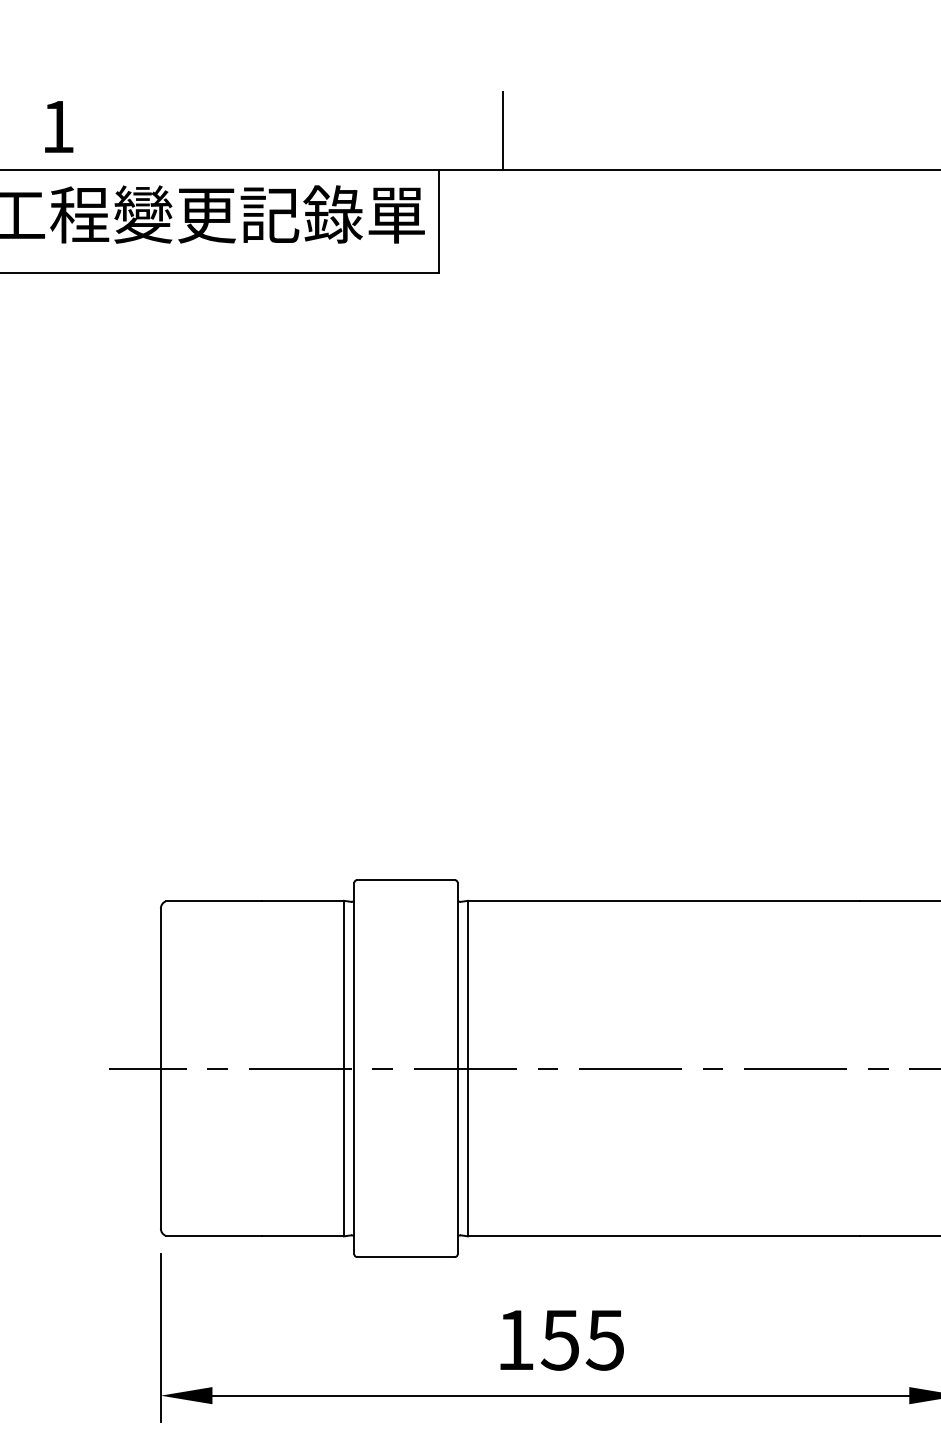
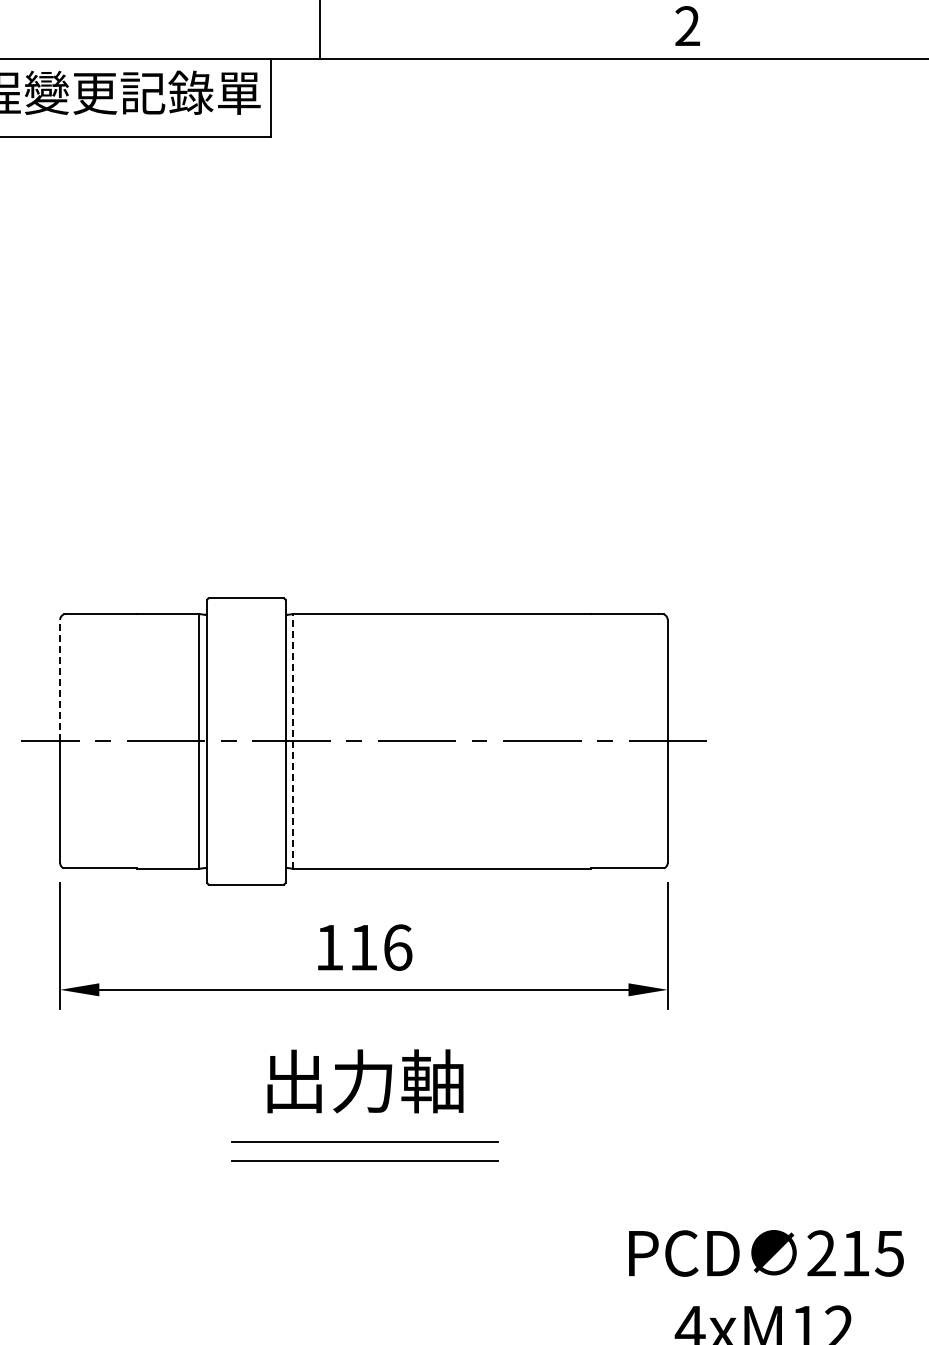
line: (161, 988) -> (60, 680), solid -> dashed
line: (468, 1067) -> (293, 740), solid -> dashed
text: (582, 1339) -> (380, 947), 155 -> 116

